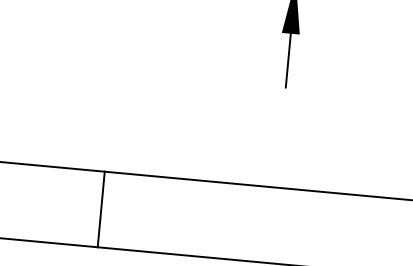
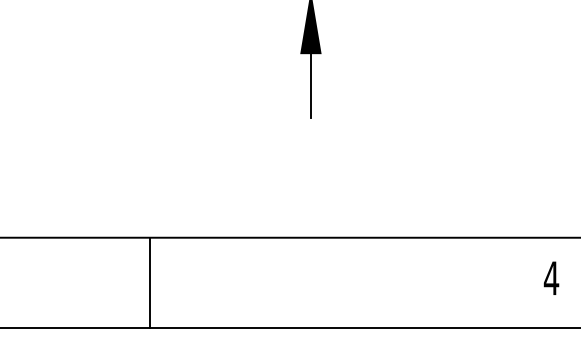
line: (101, 209) -> (150, 282), moved

